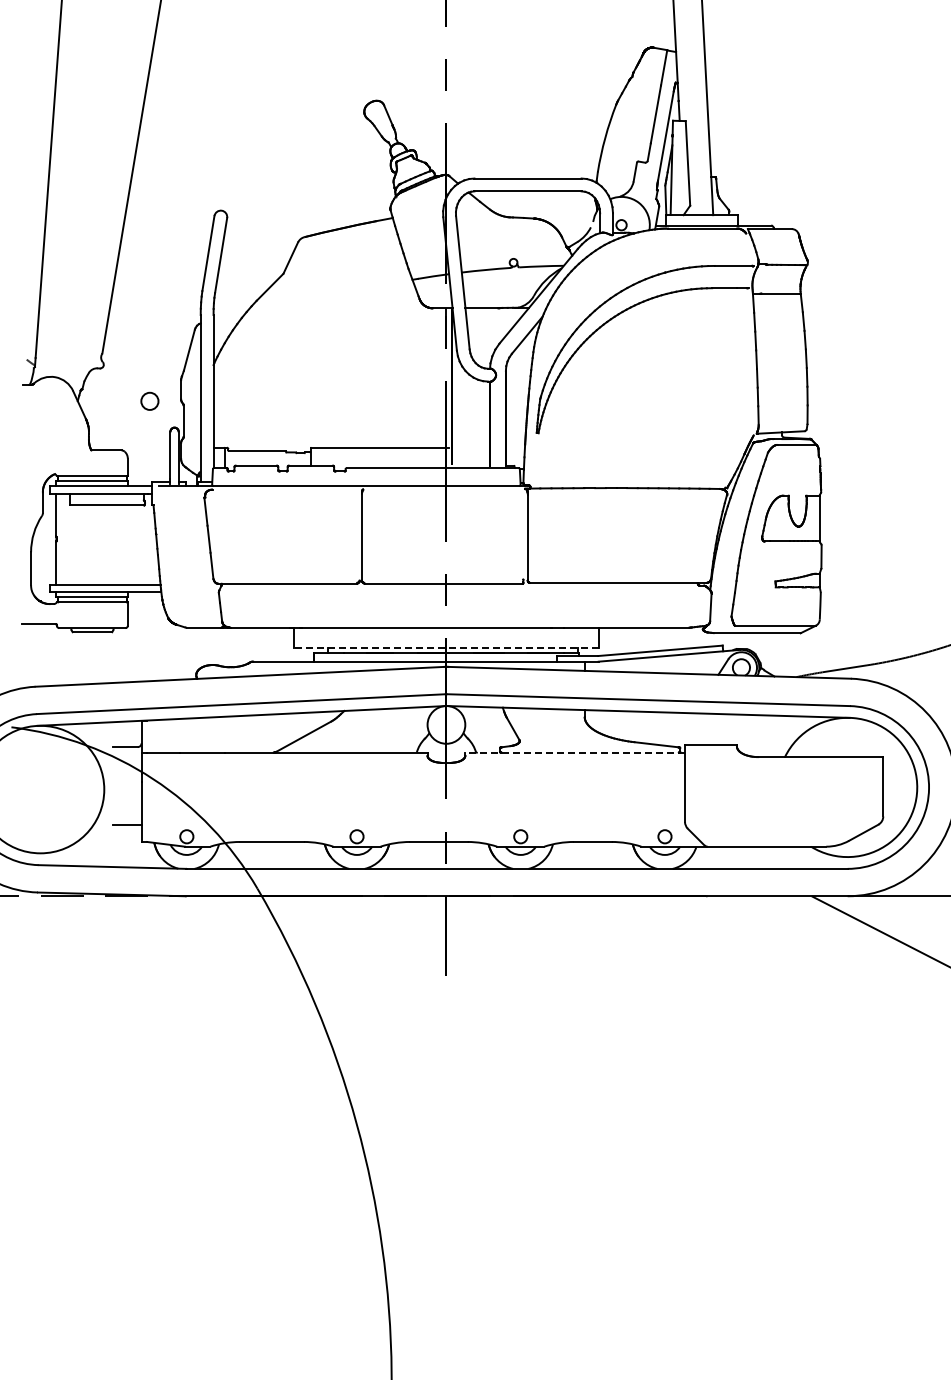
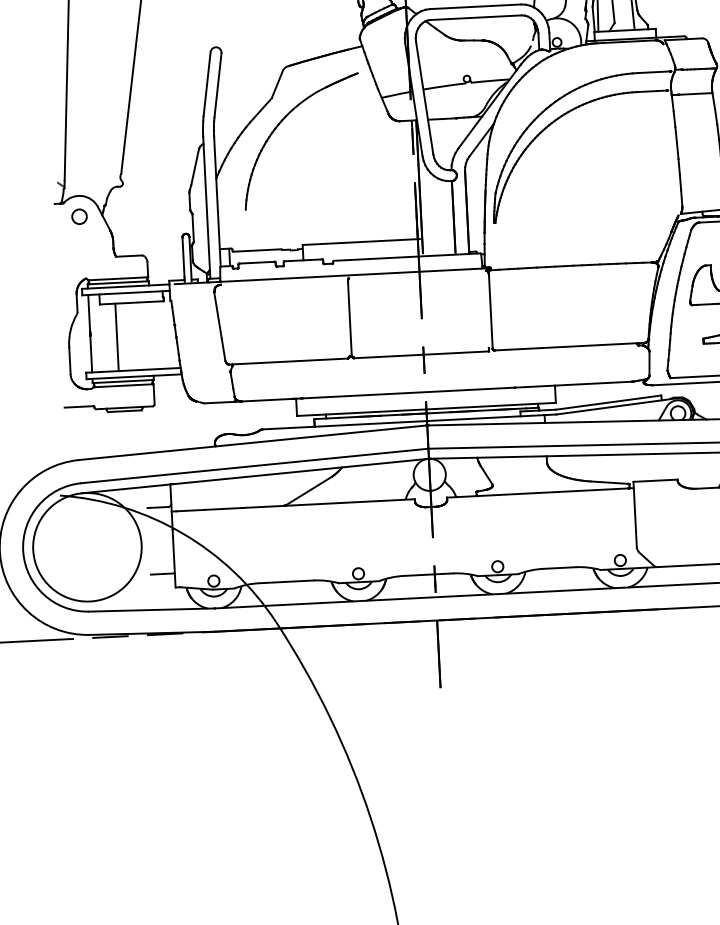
part: (293, 302) -> (281, 122), added
circle: (149, 400) -> (79, 216), moved
line: (87, 544) -> (116, 336), added
line: (445, 647) -> (425, 409), dashed -> solid
line: (575, 752) -> (540, 492), dashed -> solid

